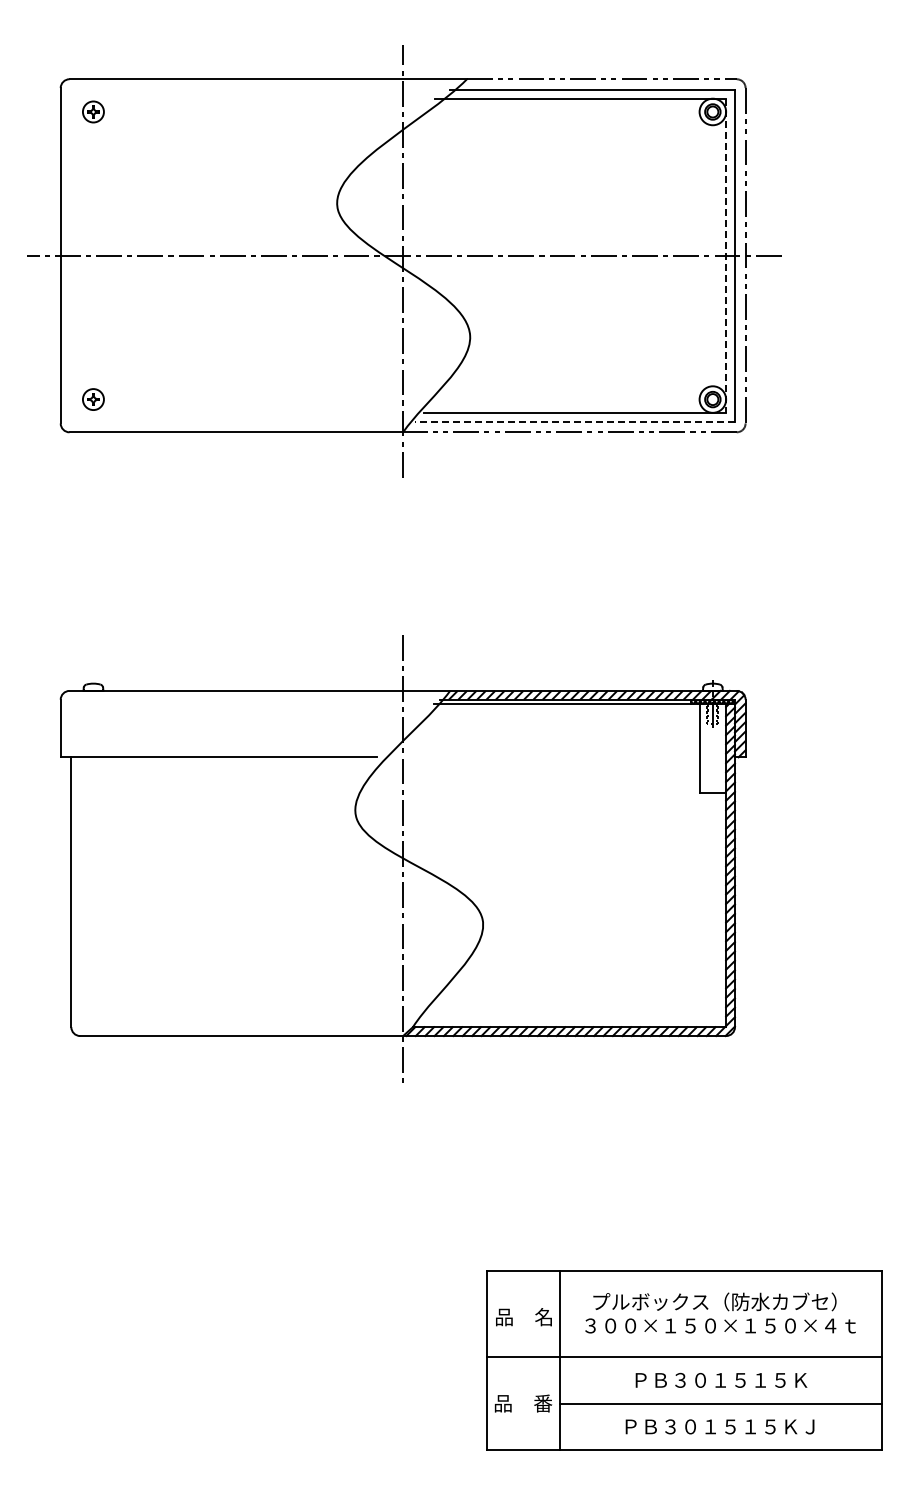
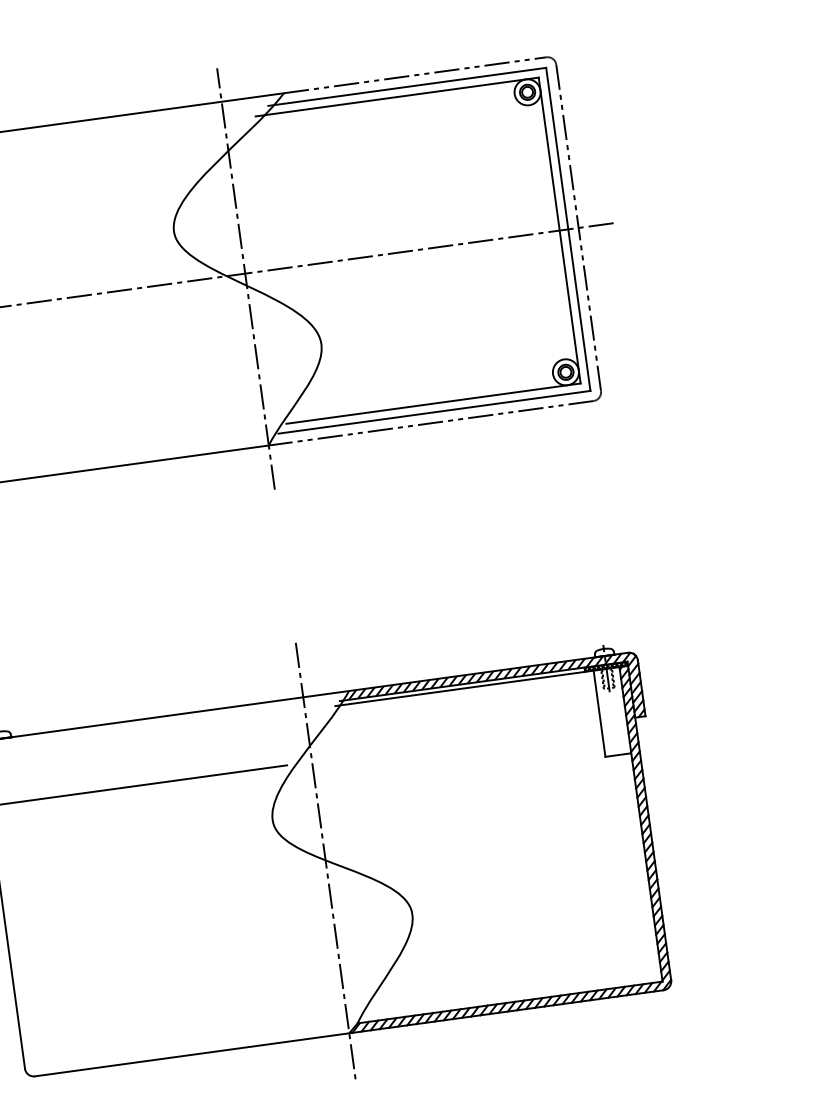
line: (726, 256) -> (560, 231), dashed -> solid
line: (574, 421) -> (434, 412), dashed -> solid

